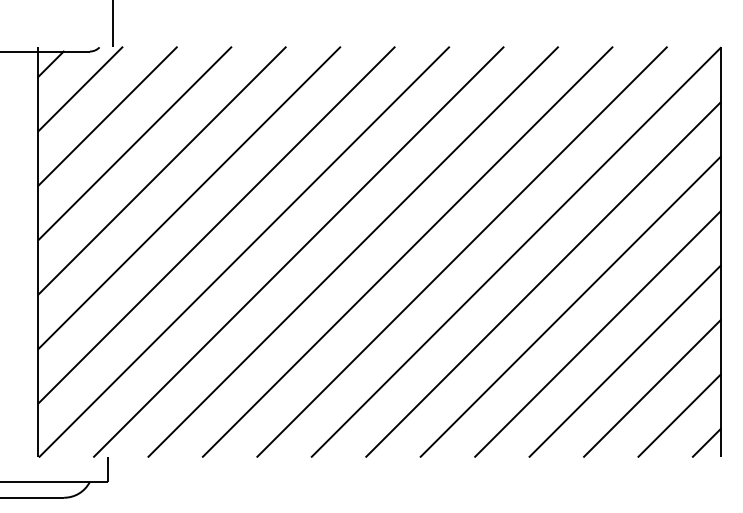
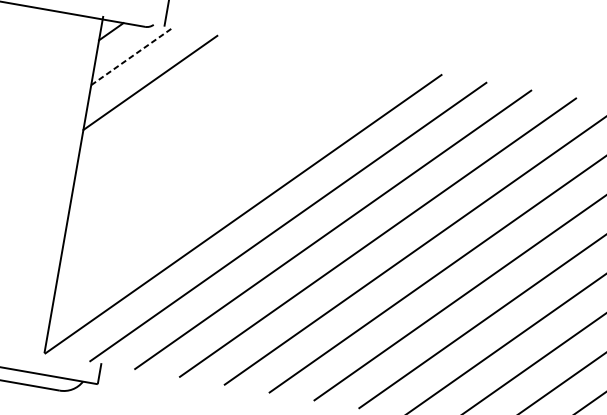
line: (80, 88) -> (132, 55), solid -> dashed
line: (134, 143) -> (168, 108), removed
line: (161, 170) -> (187, 135), removed
line: (189, 198) -> (206, 162), removed
line: (216, 225) -> (224, 188), removed

